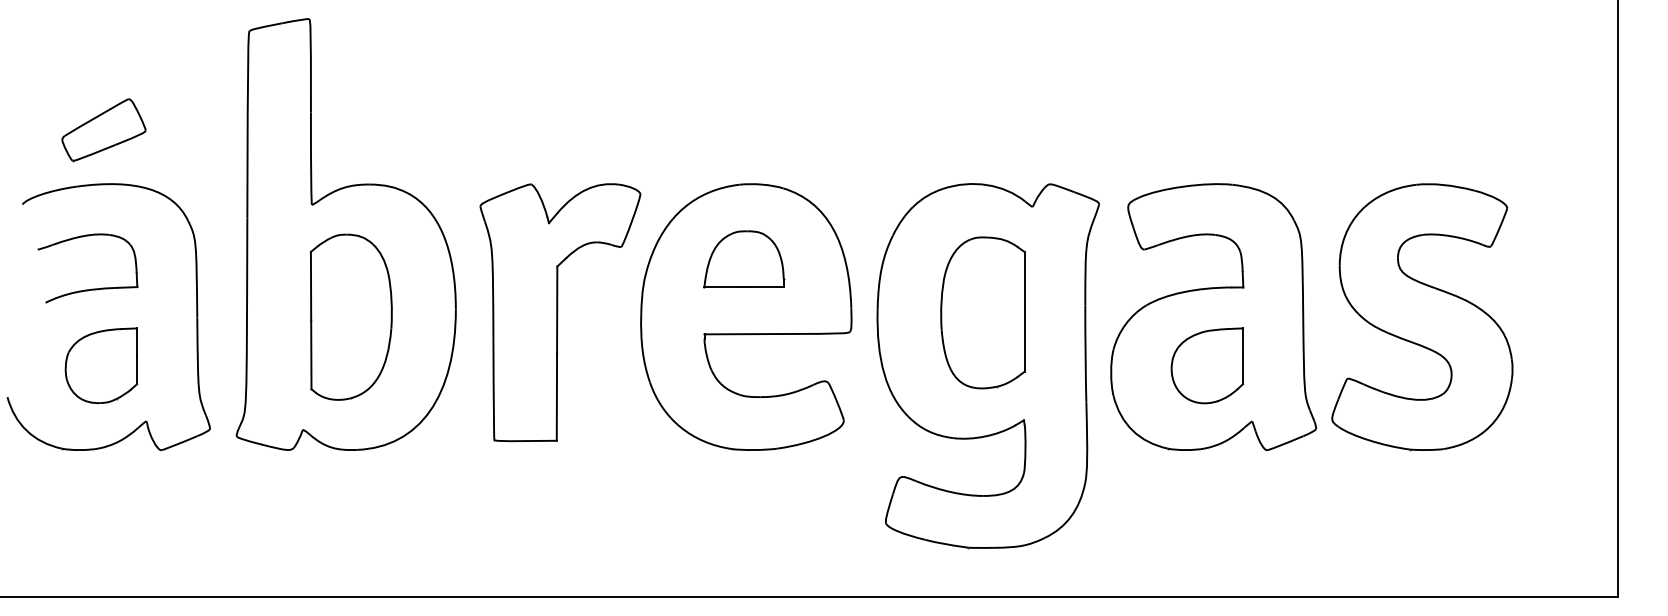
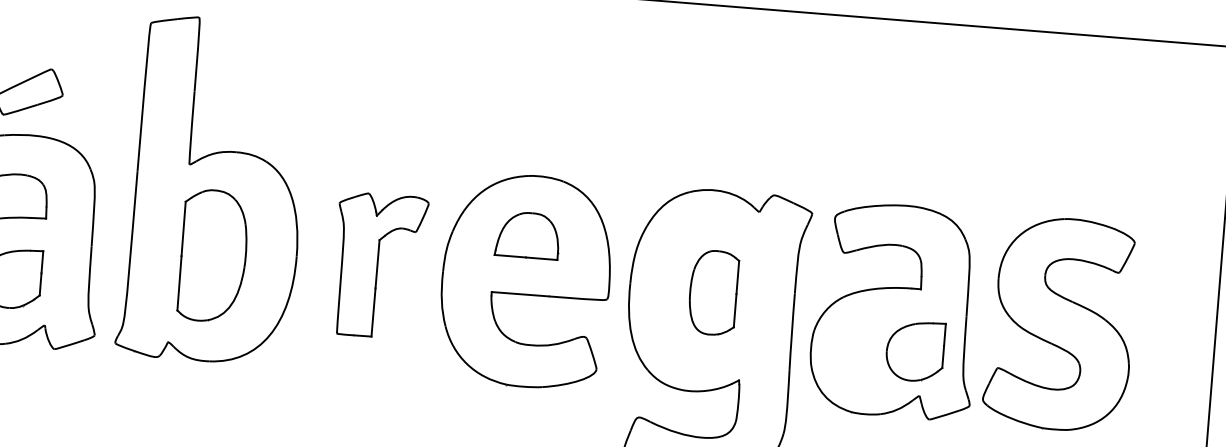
part: (560, 312) -> (379, 265), size x0.7
part: (982, 312) -> (713, 292), size x0.7
part: (1207, 365) -> (915, 350), moved

